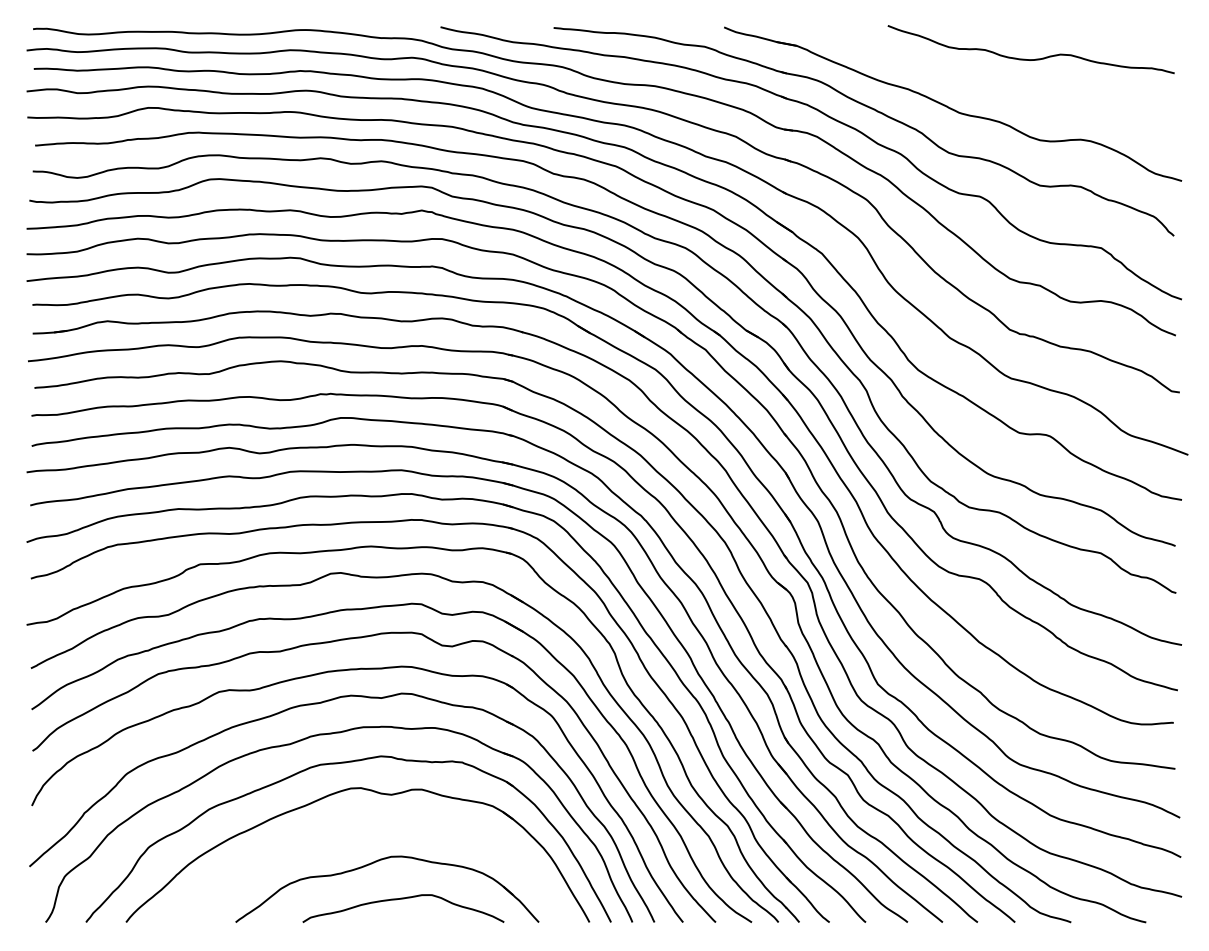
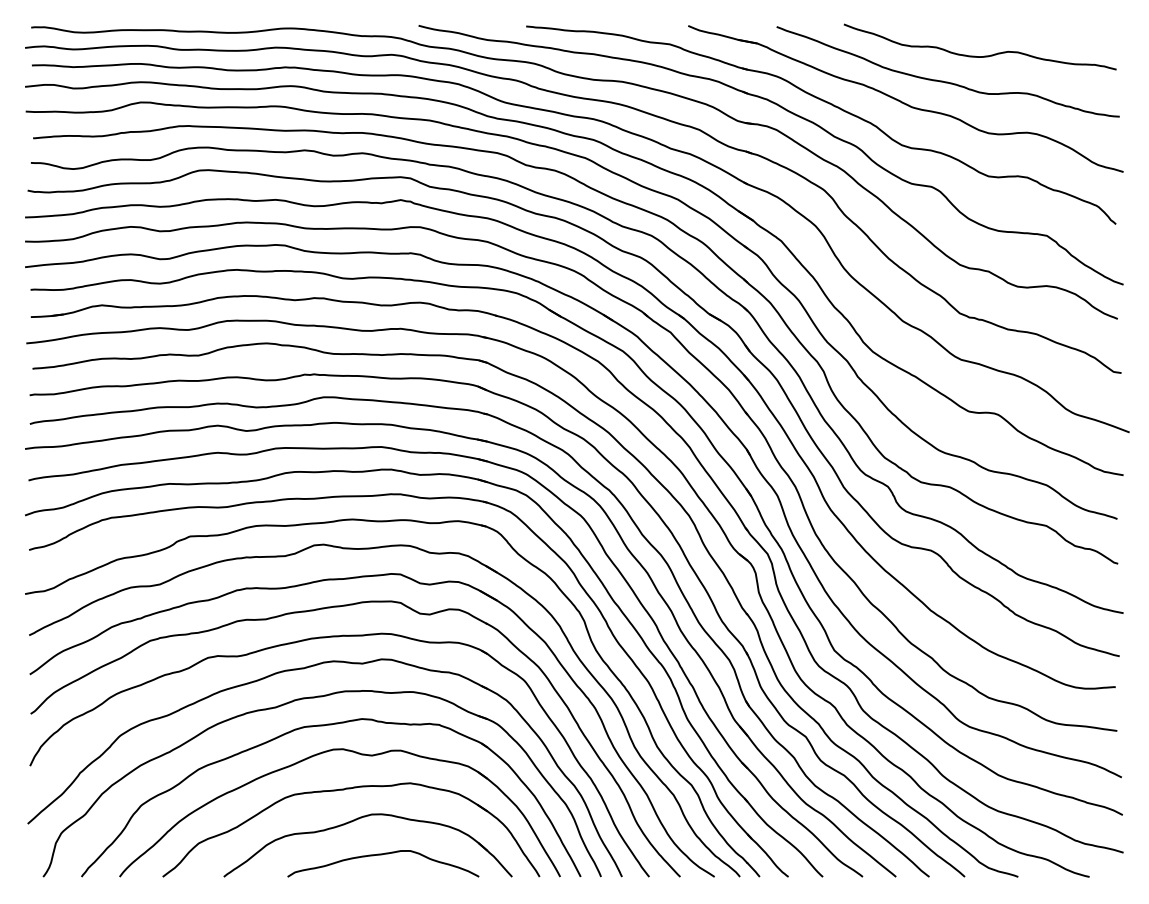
curve: (995, 85) -> (946, 81), added
part: (362, 831) -> (344, 790), added

